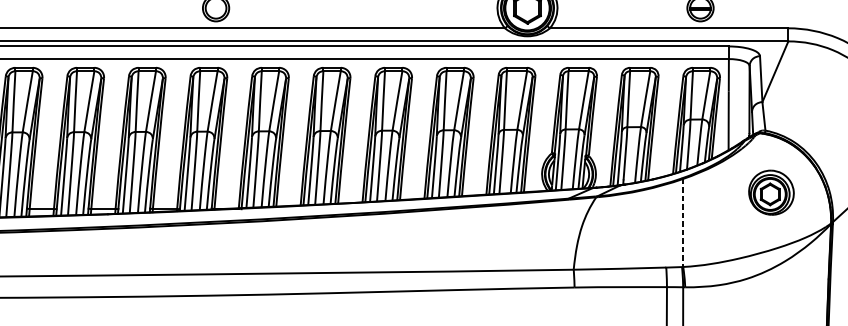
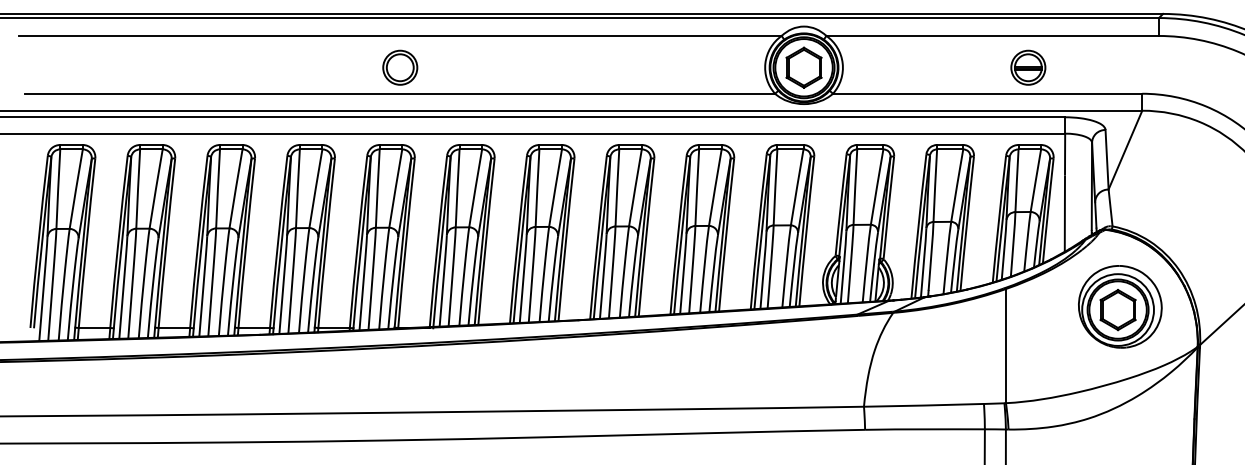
part: (771, 192) -> (1120, 306), size x1.43
line: (682, 223) -> (1005, 346), dashed -> solid

